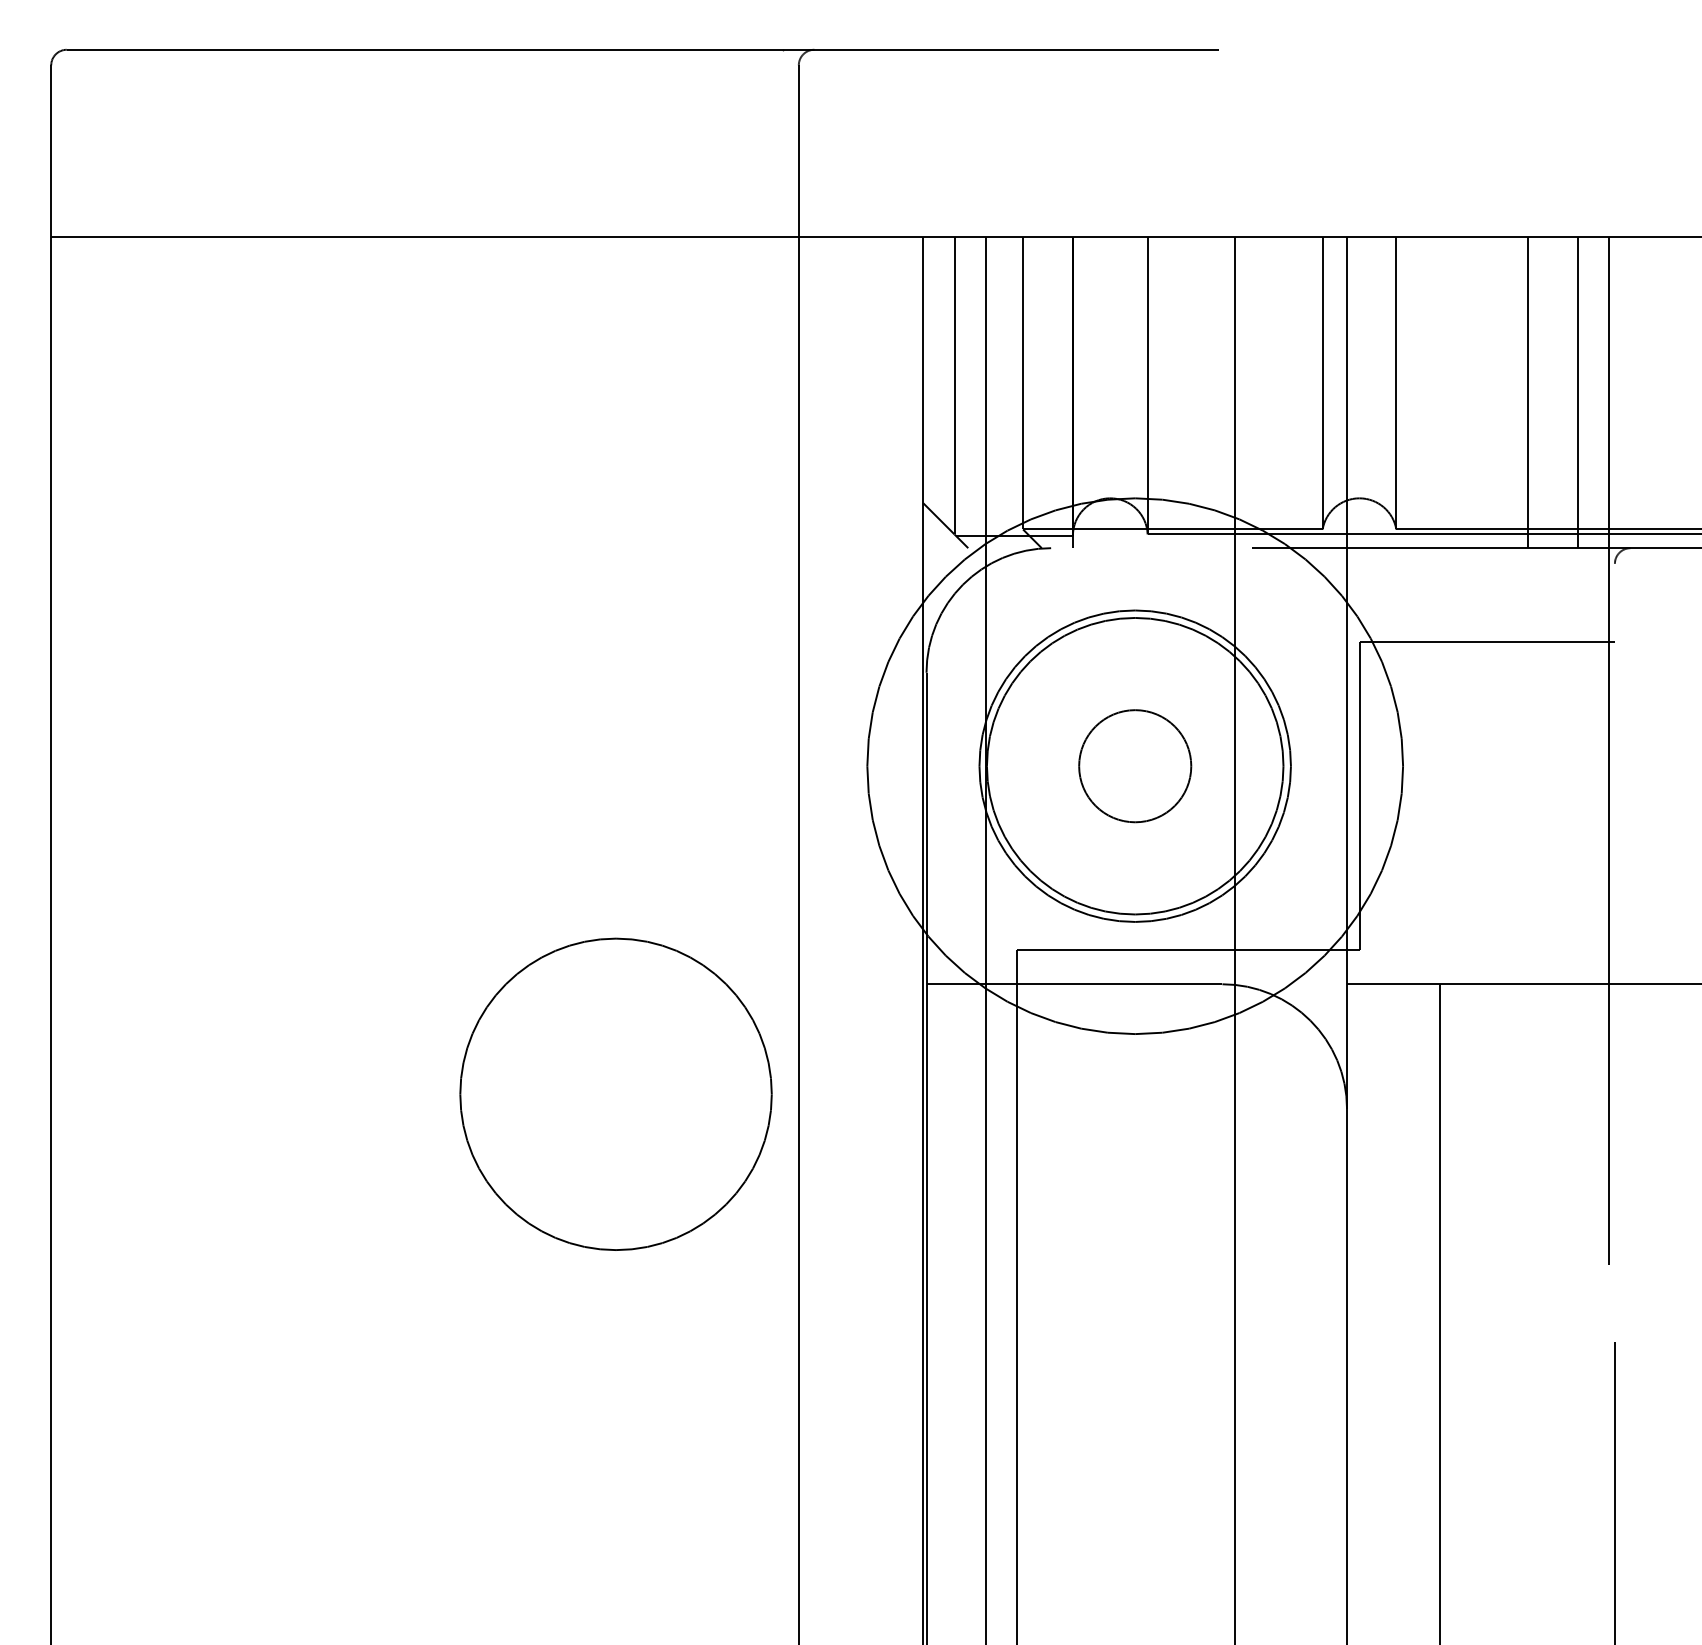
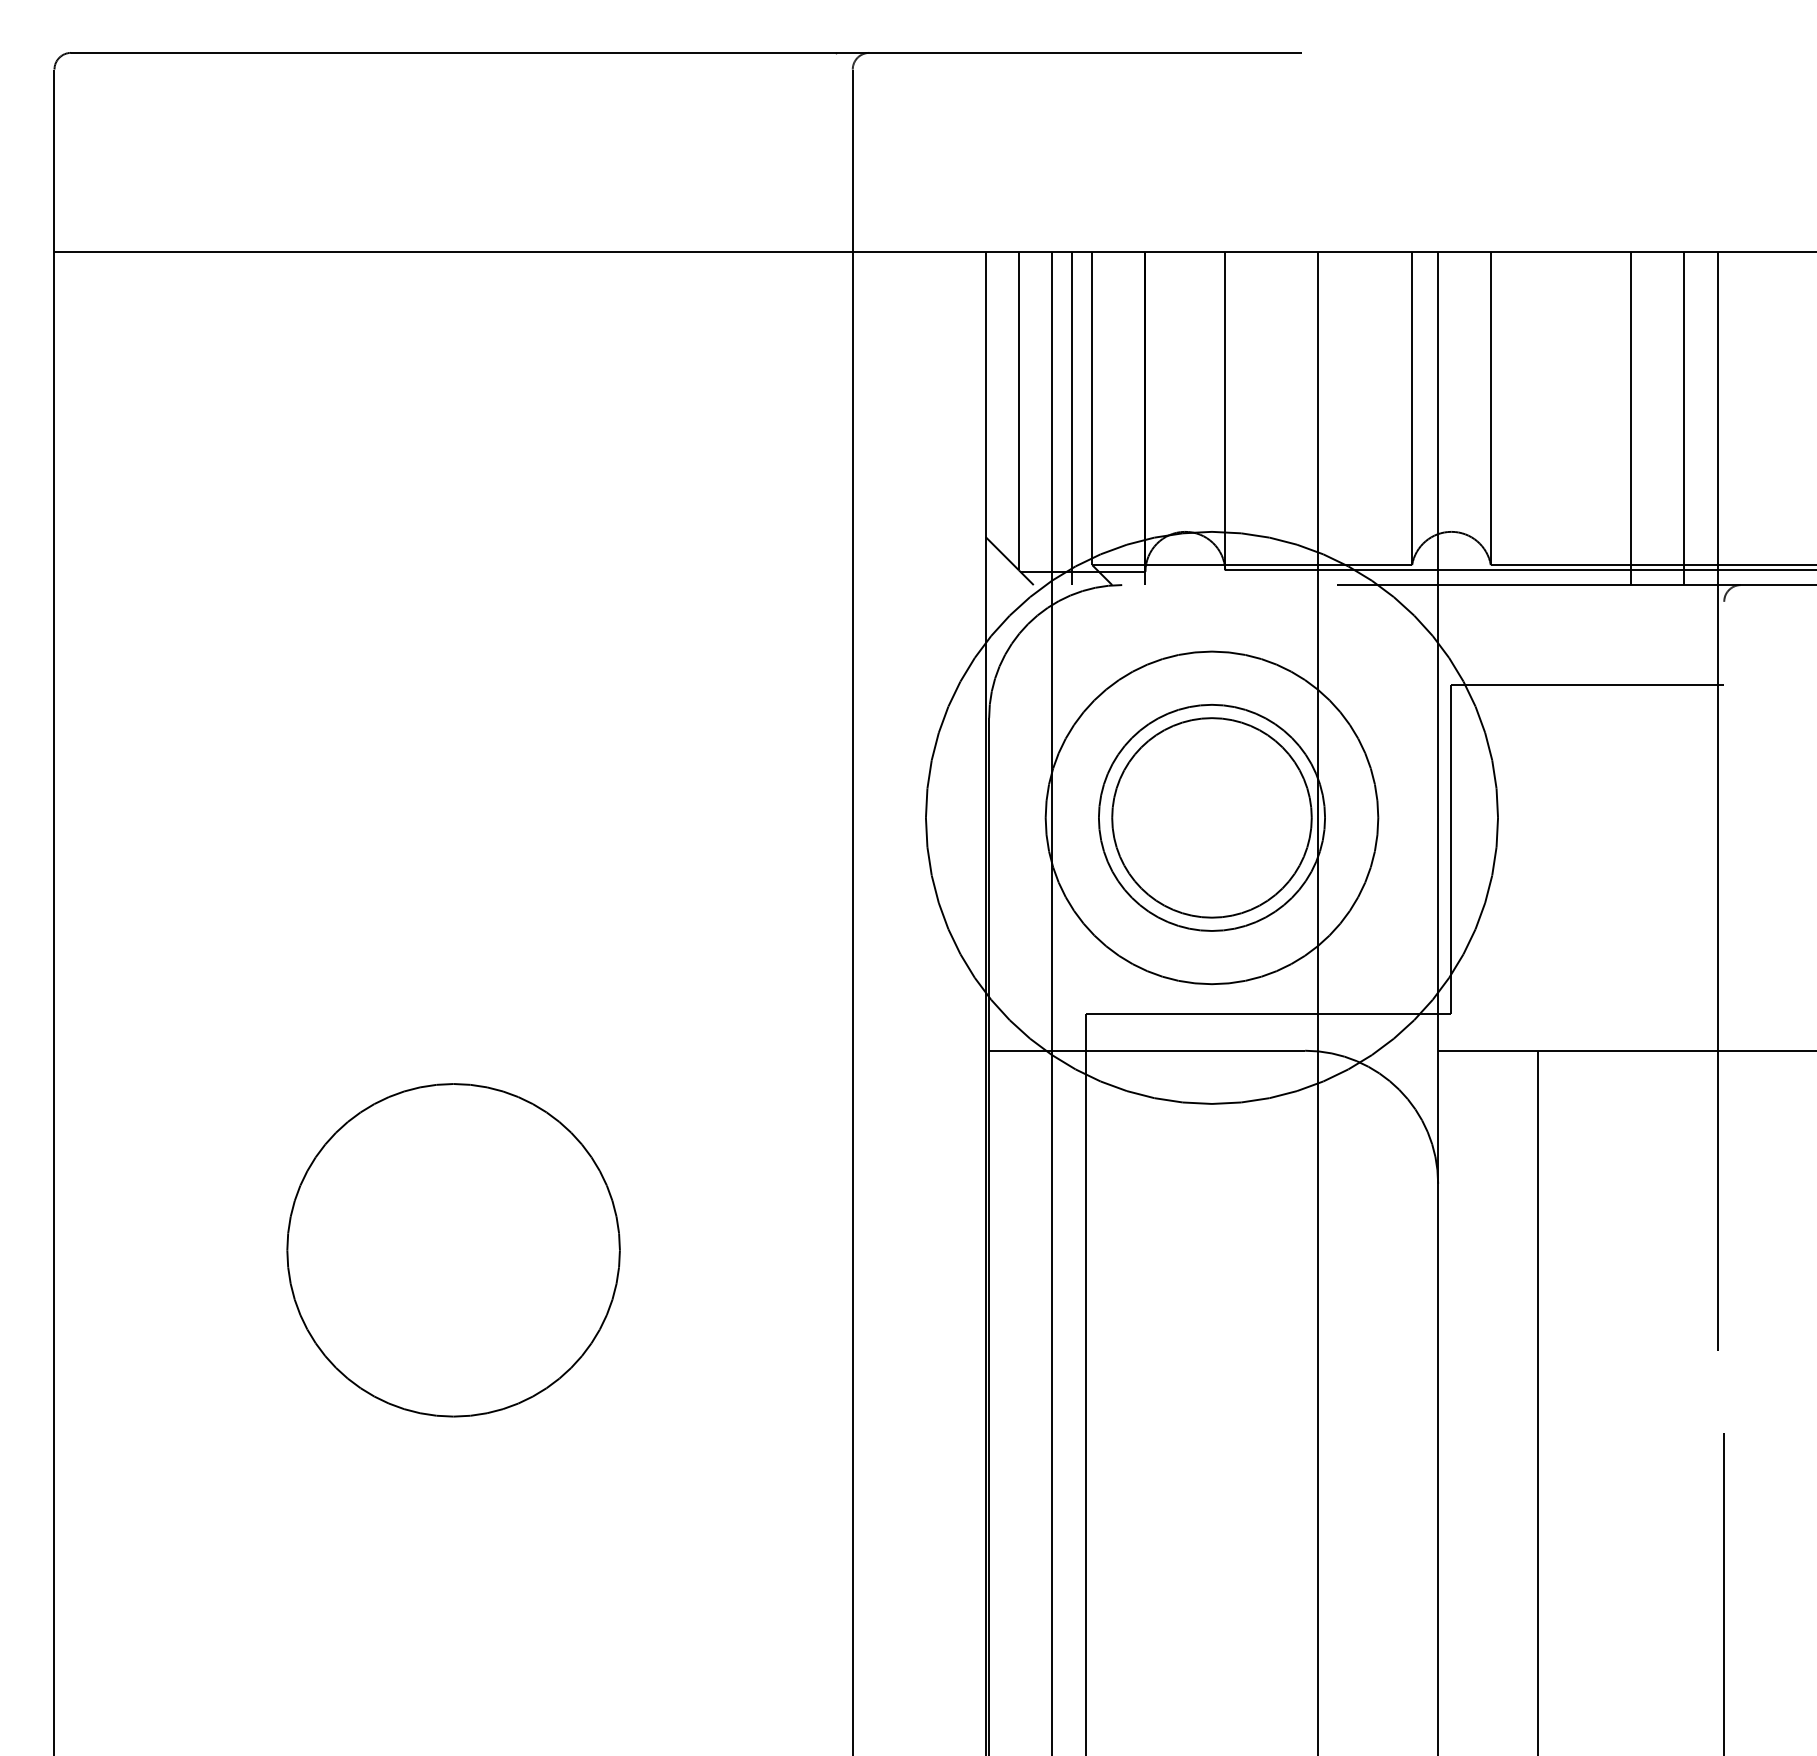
line: (1004, 392) -> (1072, 418), added
circle: (1134, 765) -> (1211, 817), size x0.71
circle: (1134, 765) -> (1211, 817), size x1.67
circle: (615, 1094) -> (453, 1250), moved

